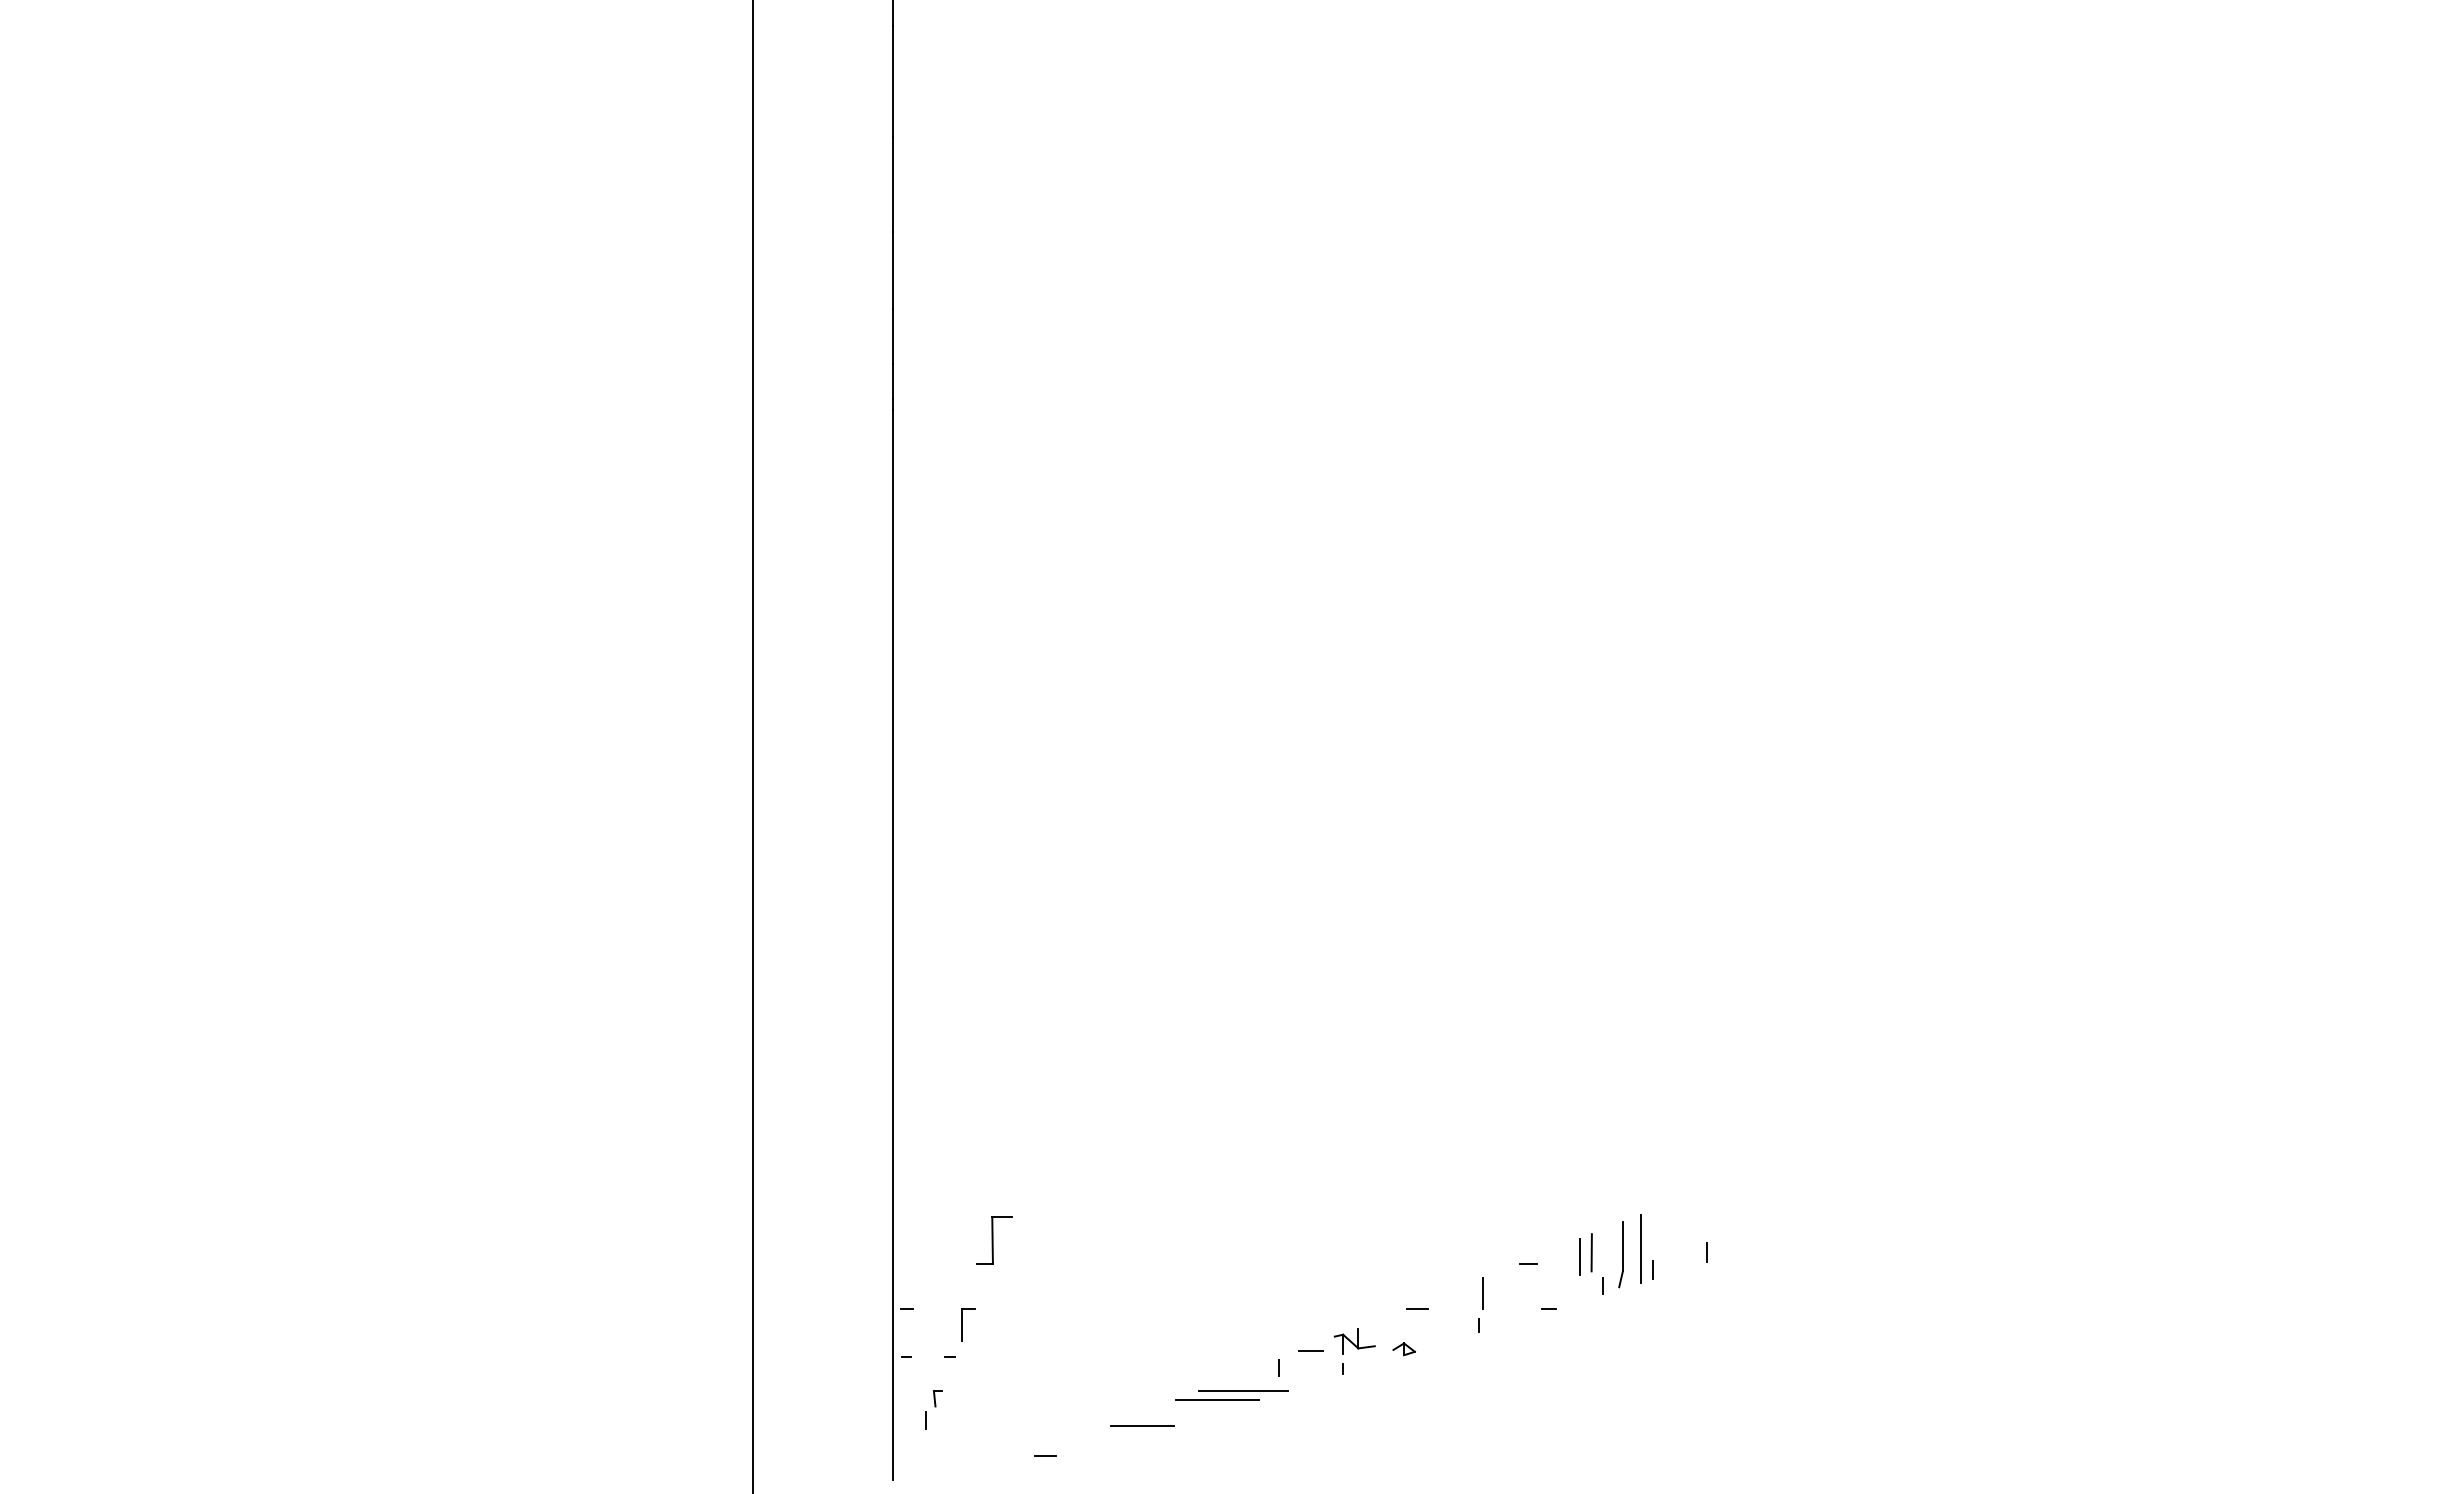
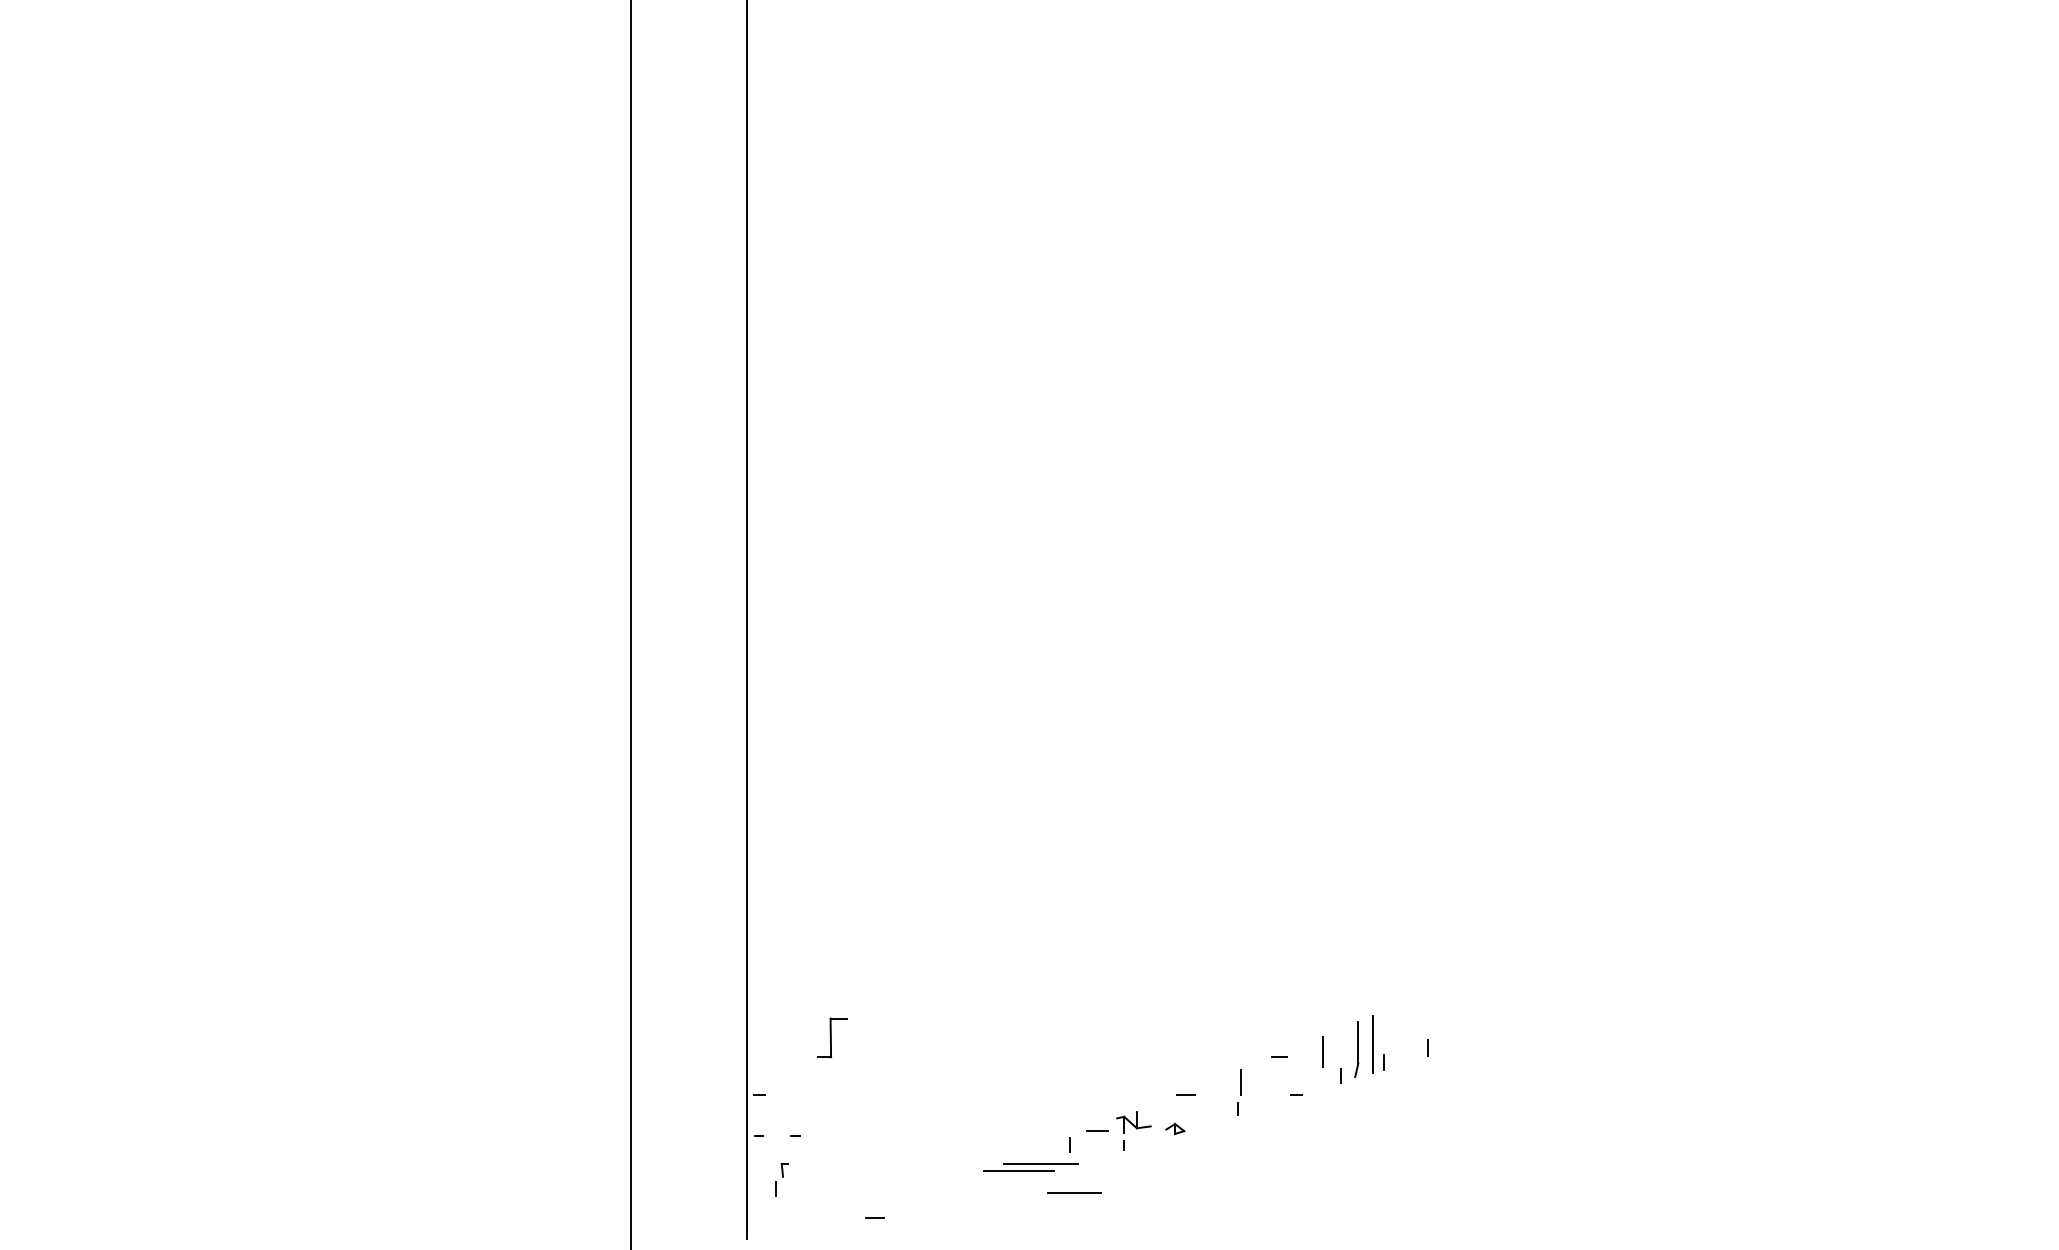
line: (1591, 1252) -> (1332, 1048), removed
part: (968, 1324) -> (810, 1108), removed
line: (1142, 1425) -> (1074, 1192), moved

